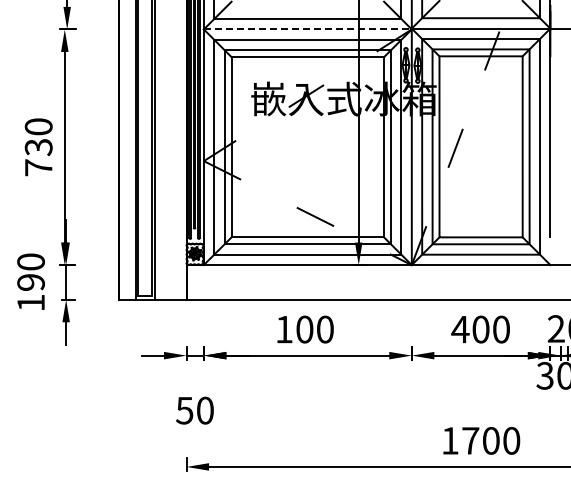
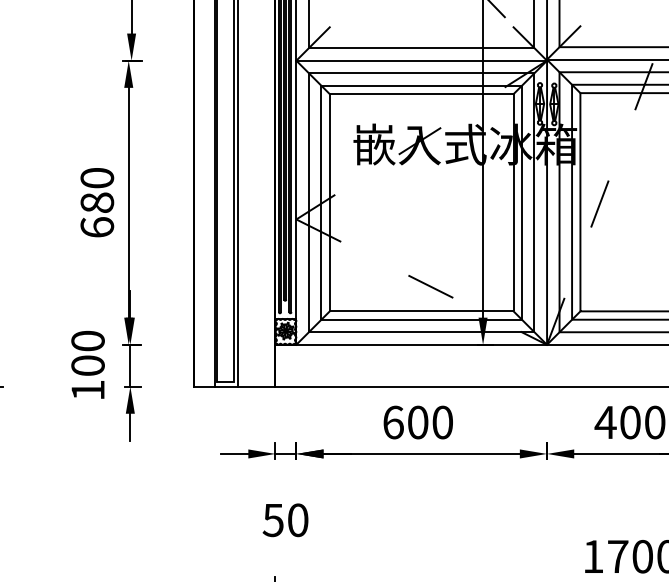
line: (307, 29) -> (421, 60), dashed -> solid
text: (38, 157) -> (97, 215), 730 -> 680
text: (31, 282) -> (88, 365), 190 -> 100
text: (284, 329) -> (393, 422), 100 -> 600

